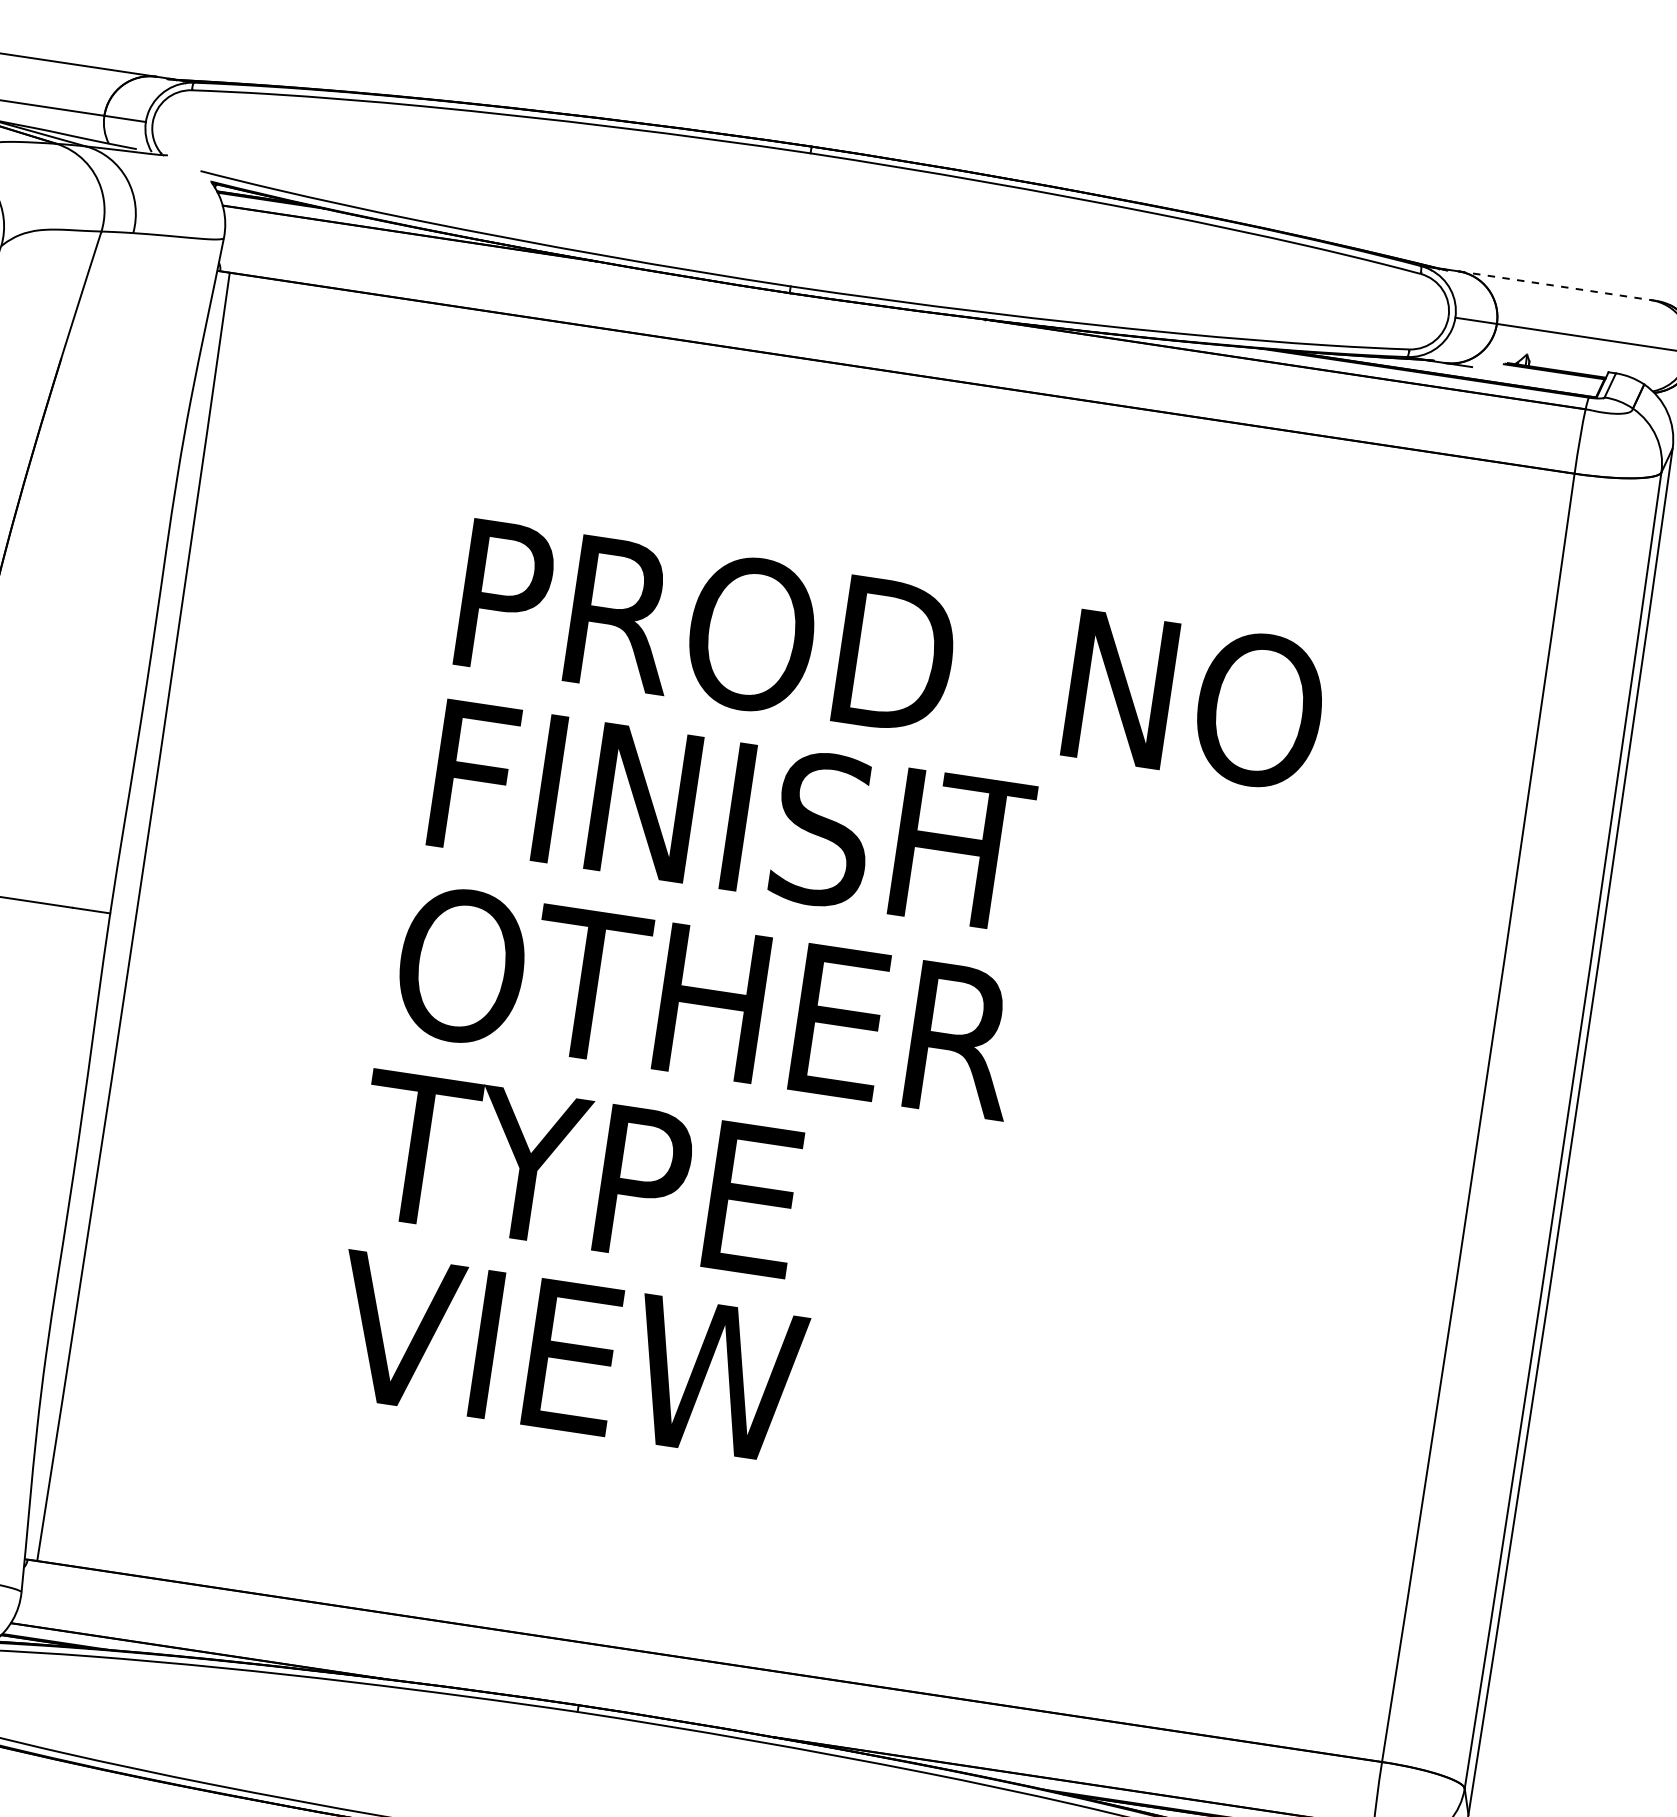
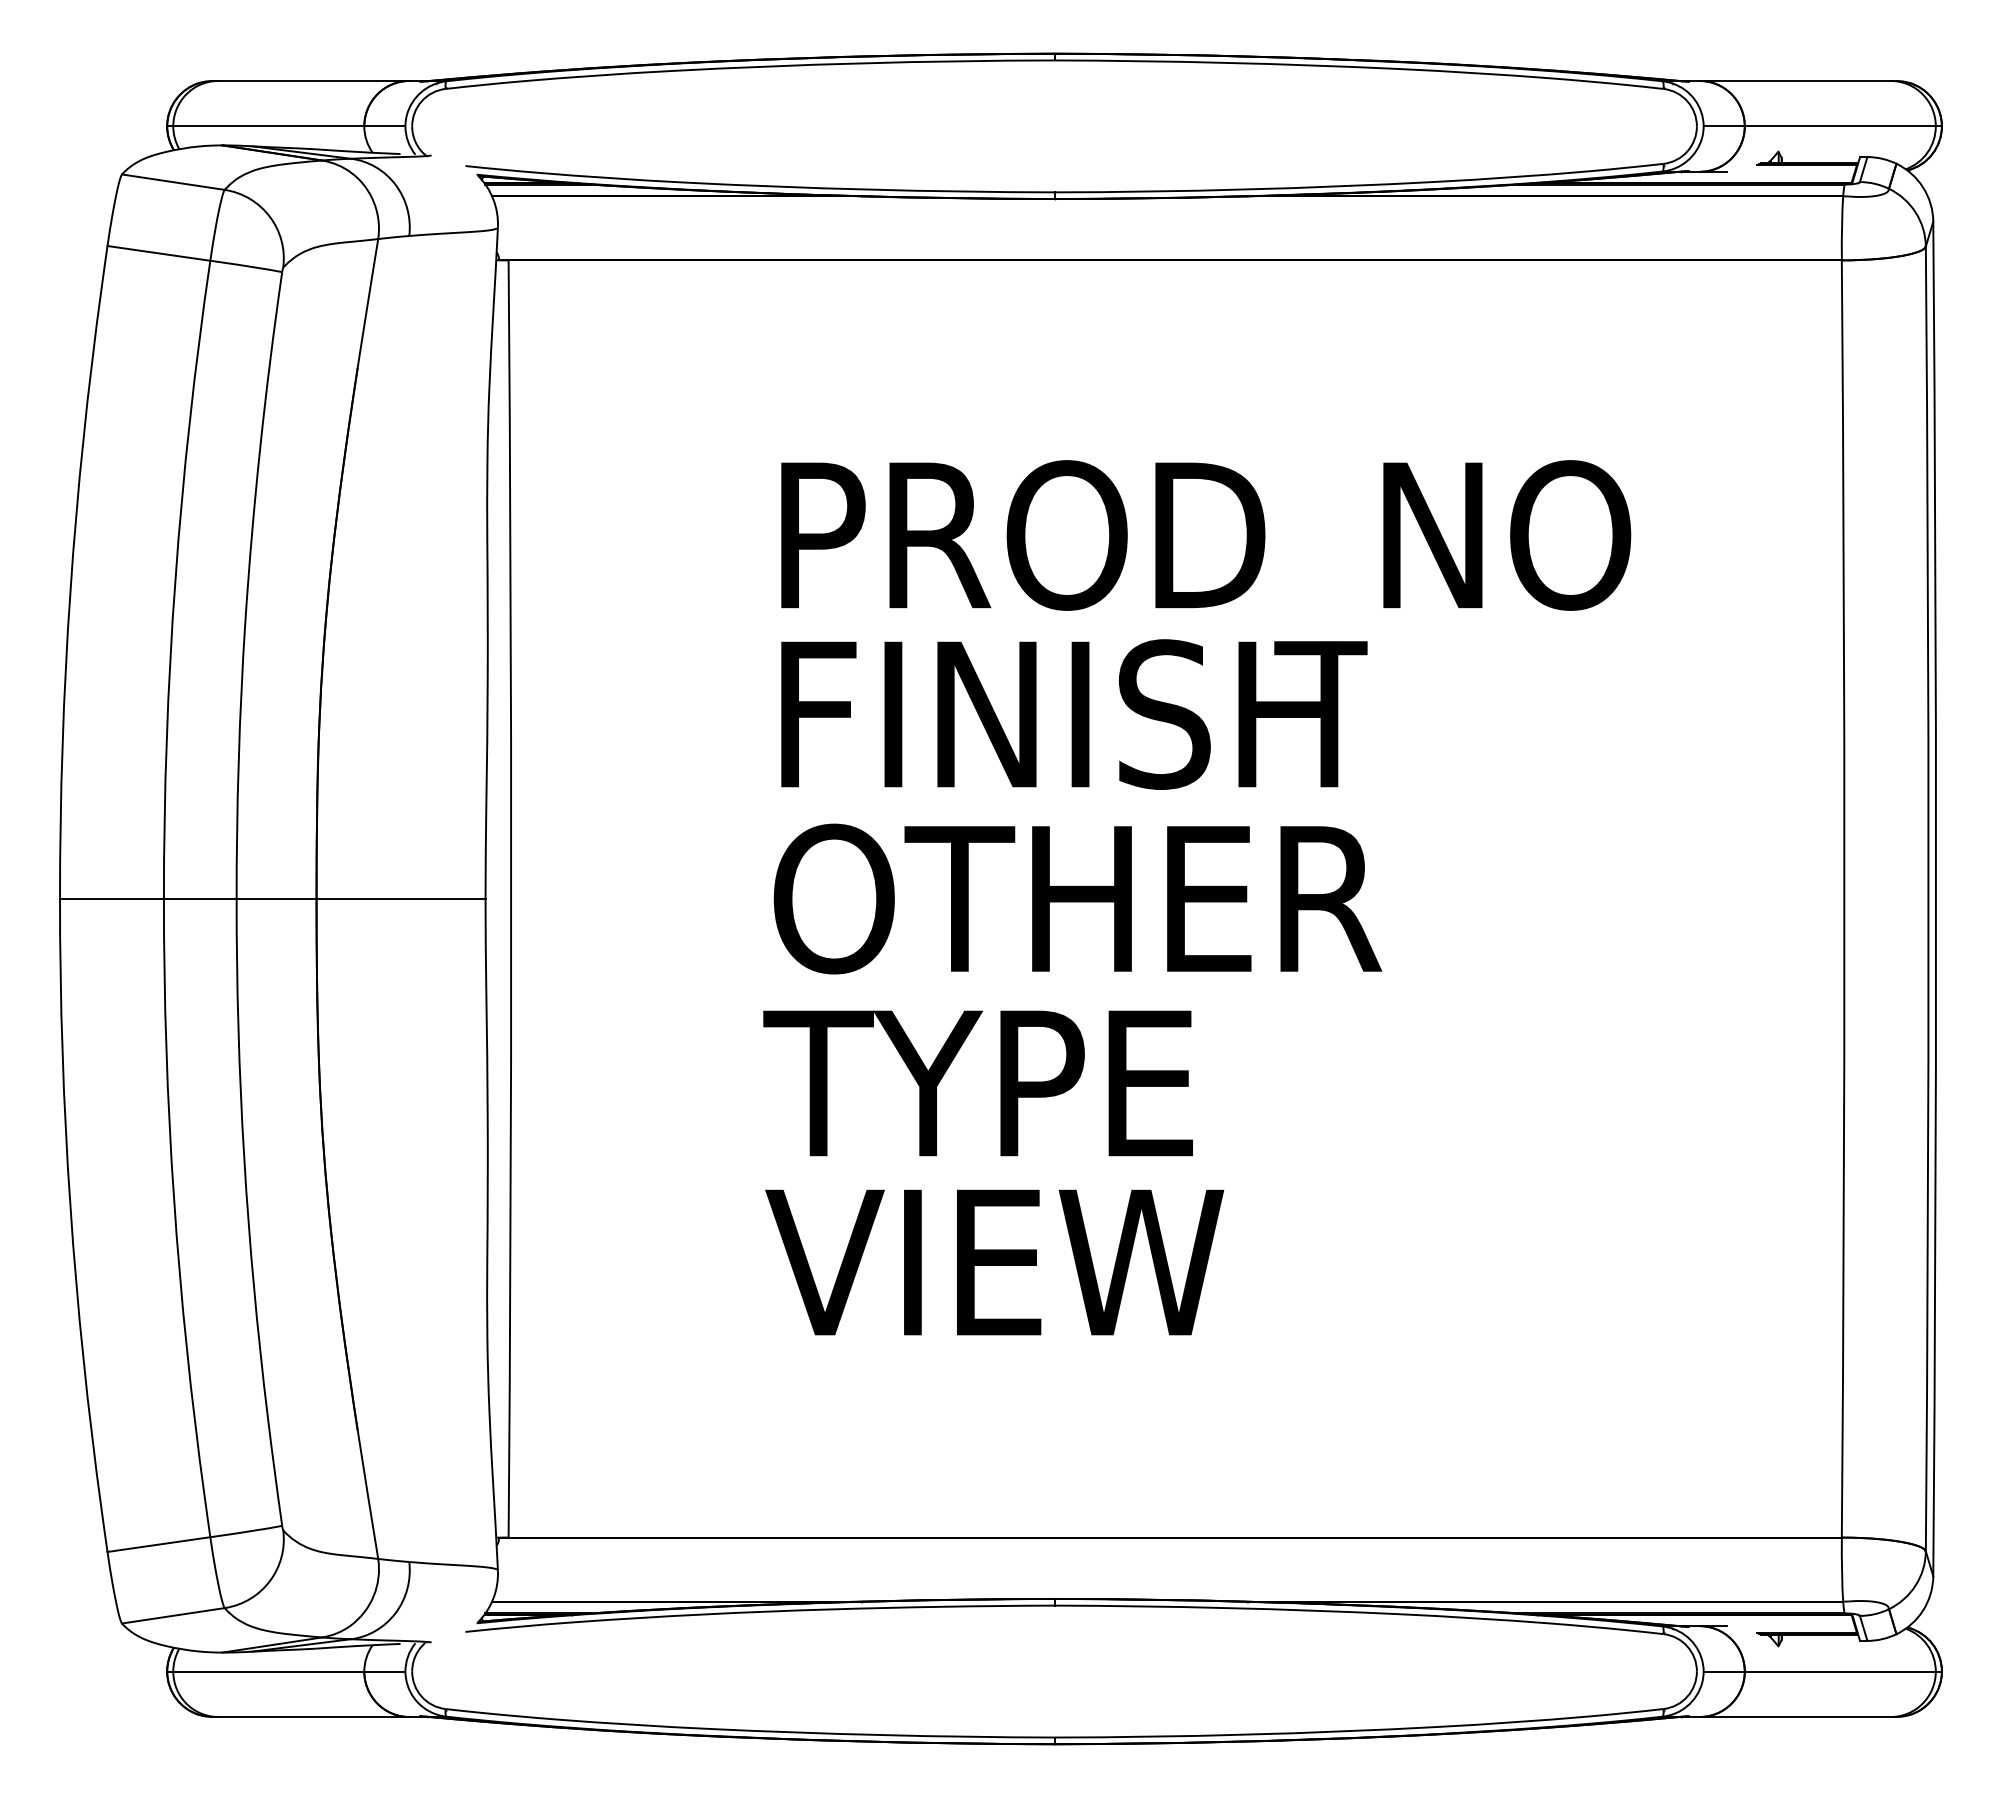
line: (1556, 285) -> (1797, 80), dashed -> solid

